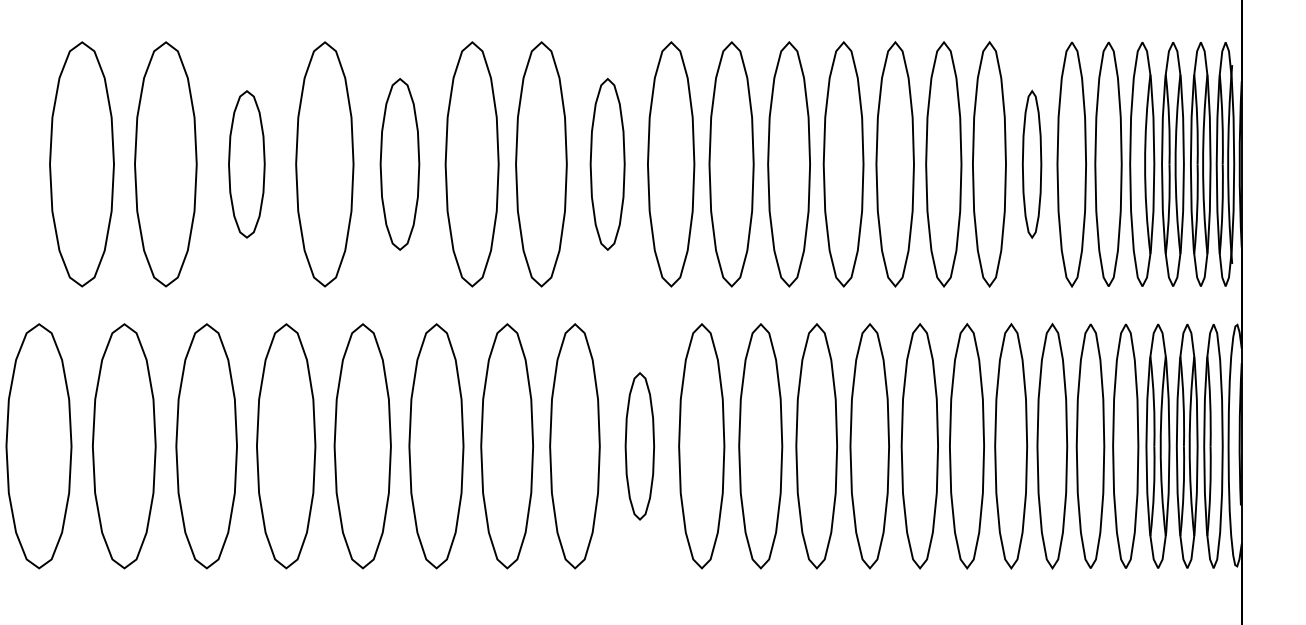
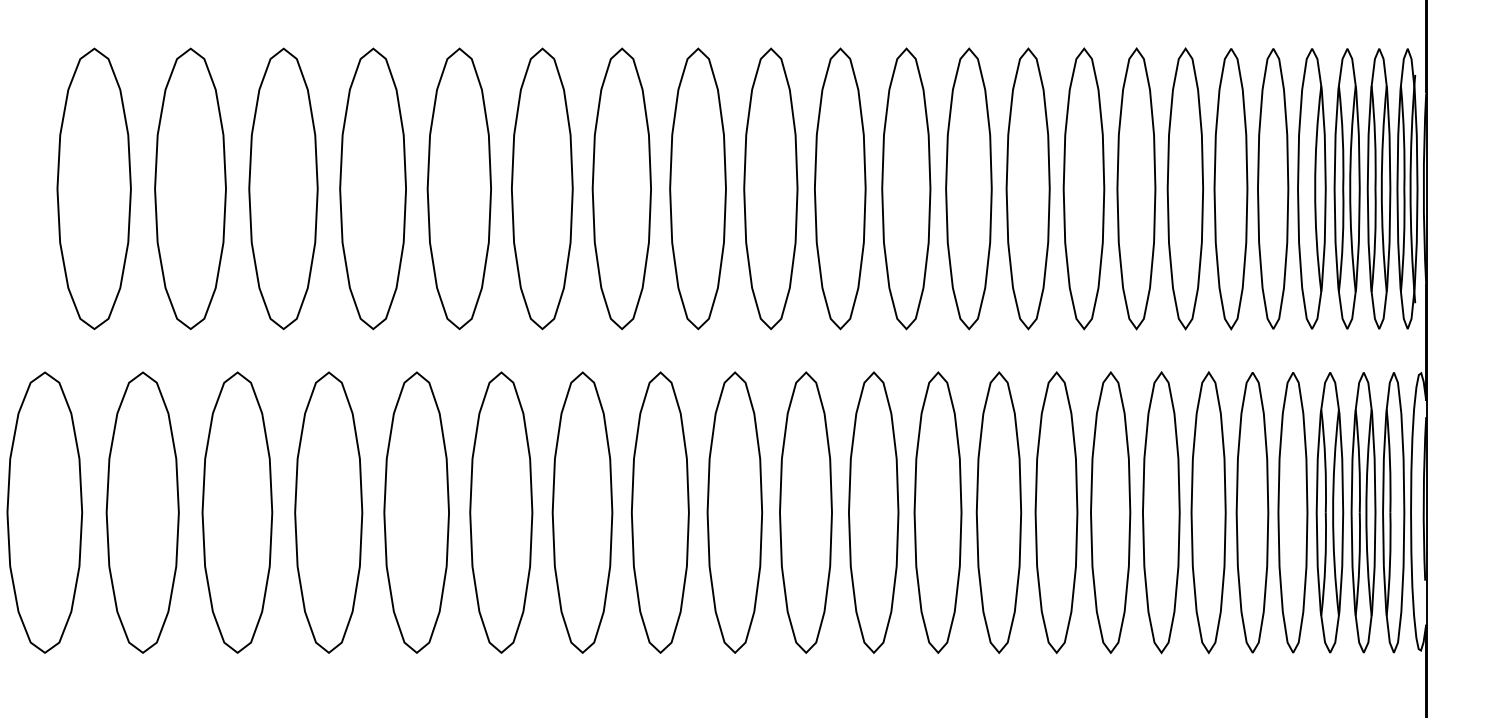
part: (246, 164) -> (283, 189), size x1.67
part: (399, 164) -> (458, 189), size x1.43
part: (607, 164) -> (697, 189), size x1.43
part: (1031, 164) -> (1184, 189), size x1.67
part: (639, 446) -> (734, 512), size x1.67

